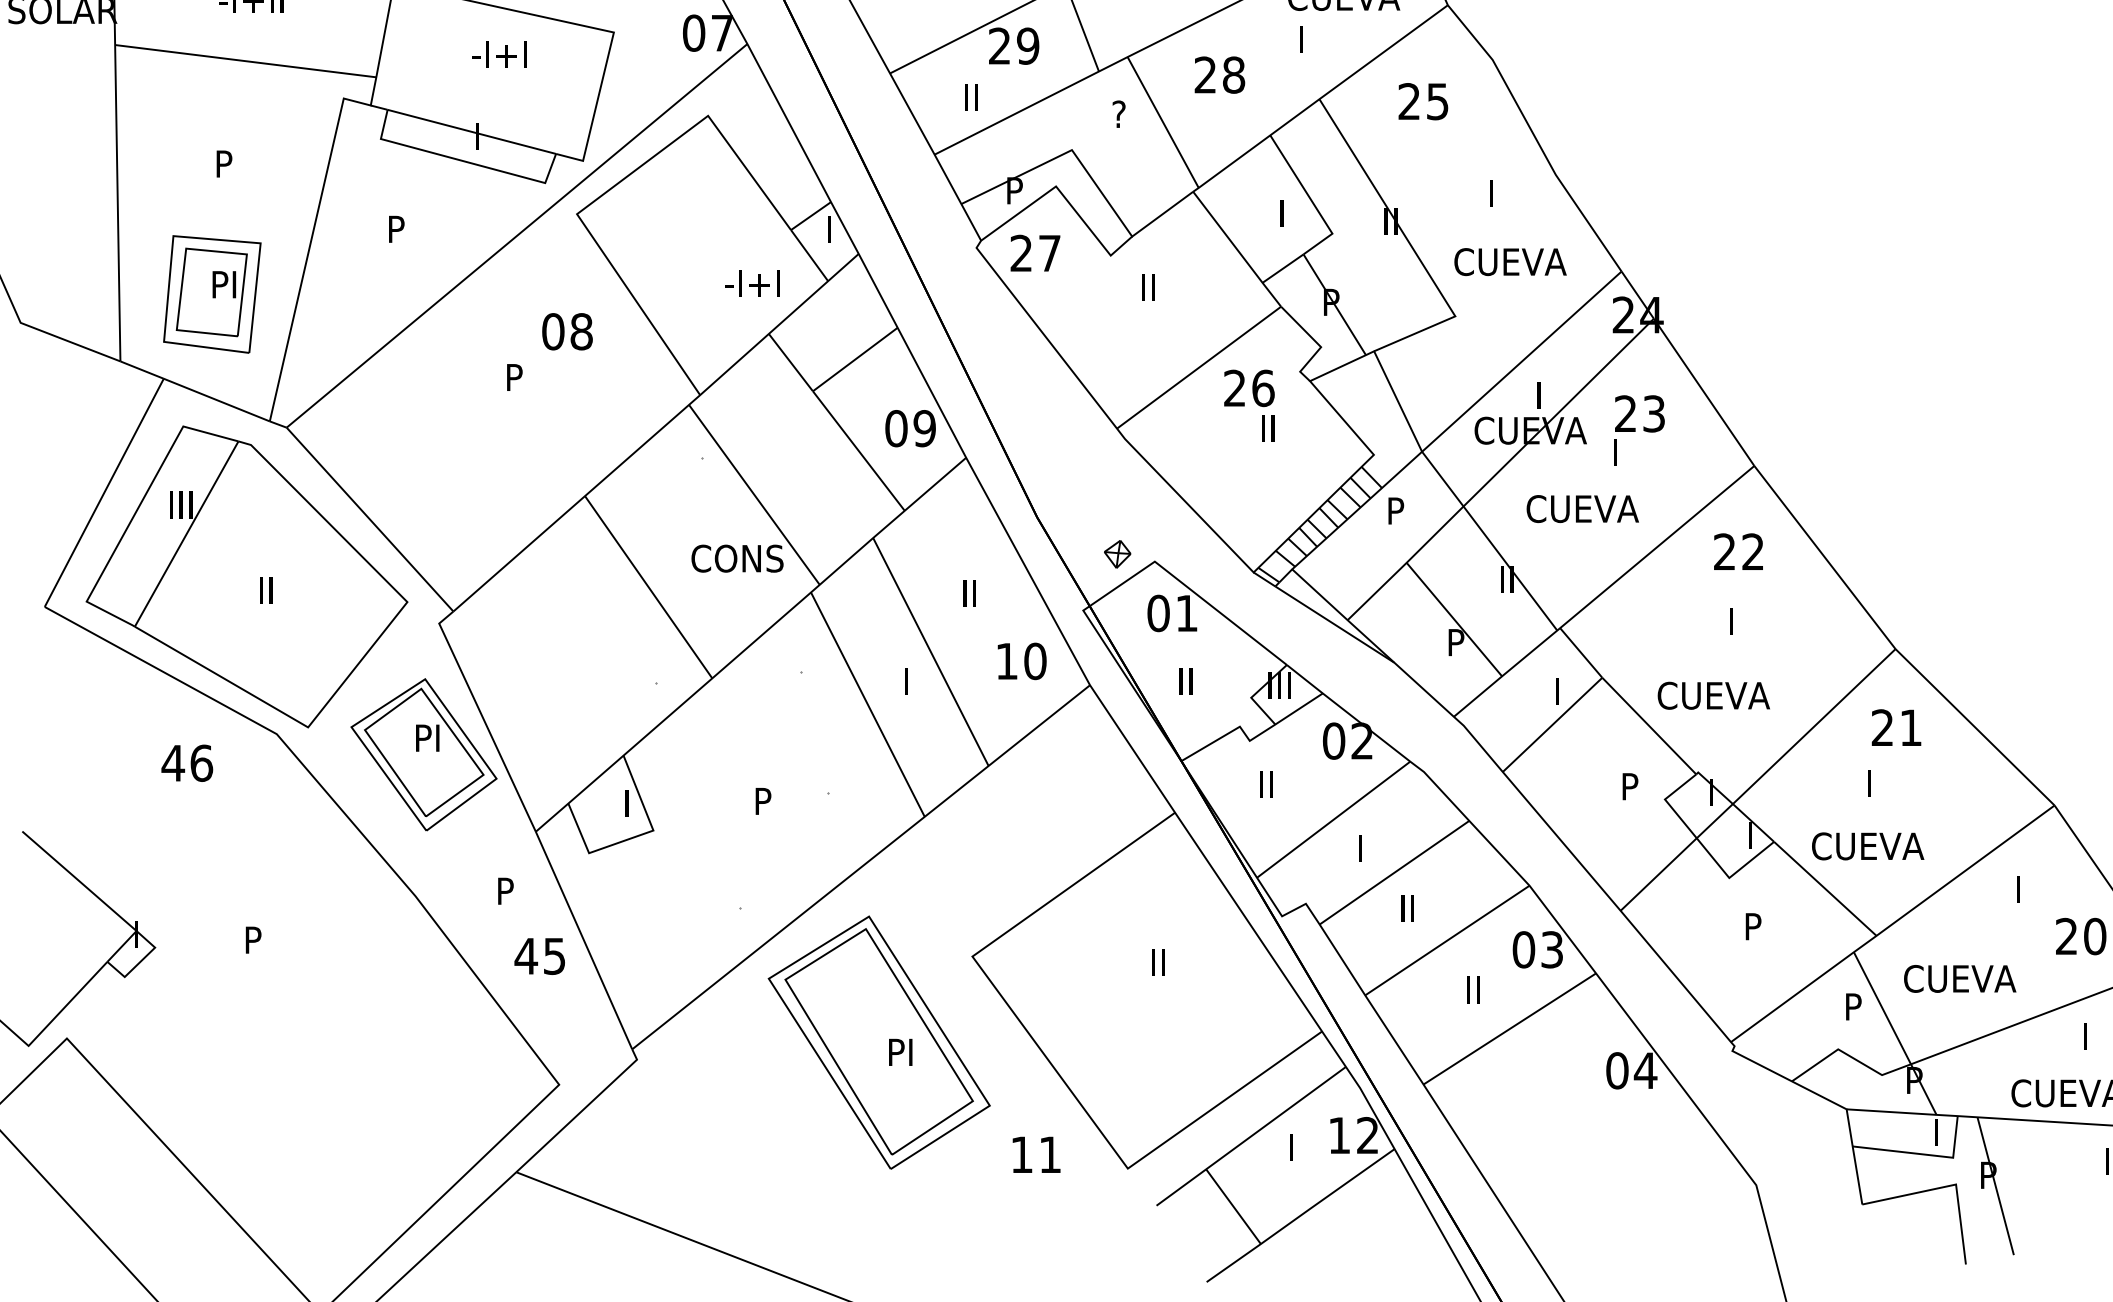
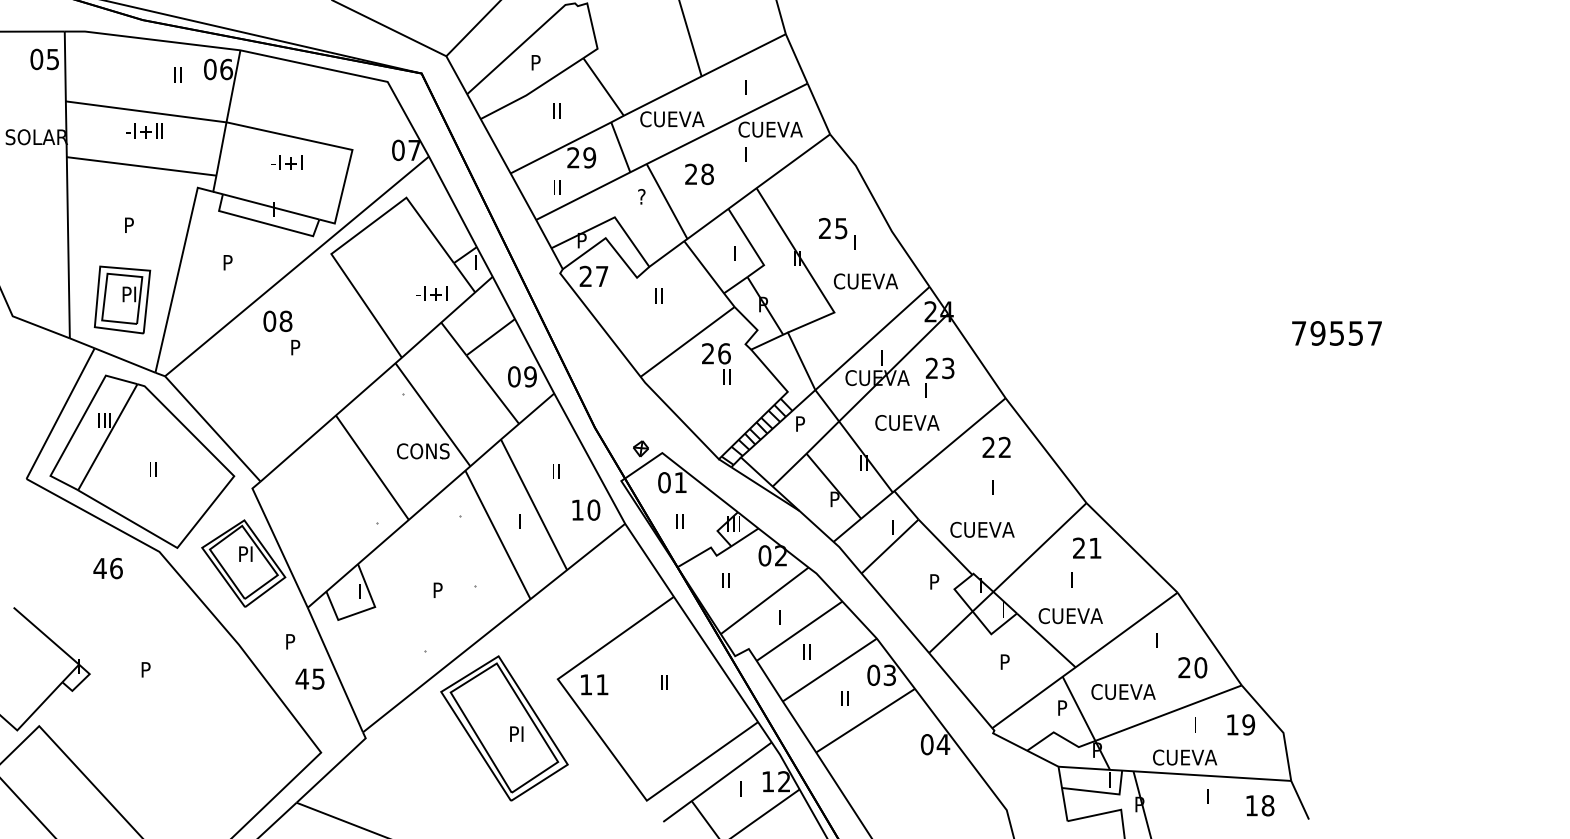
text: (1424, 101) -> (833, 228), moved
text: (566, 330) -> (277, 320), moved
text: (1036, 1154) -> (594, 684), moved

